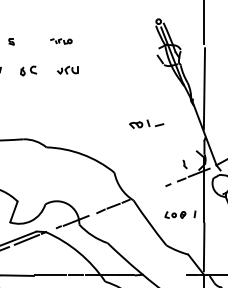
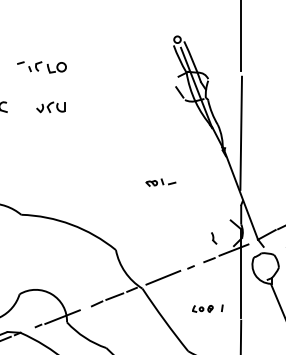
part: (61, 41) -> (42, 67), size x1.67
part: (146, 124) -> (160, 182), size x0.62
line: (148, 192) -> (163, 277), added
part: (180, 214) -> (207, 308), size x0.71

